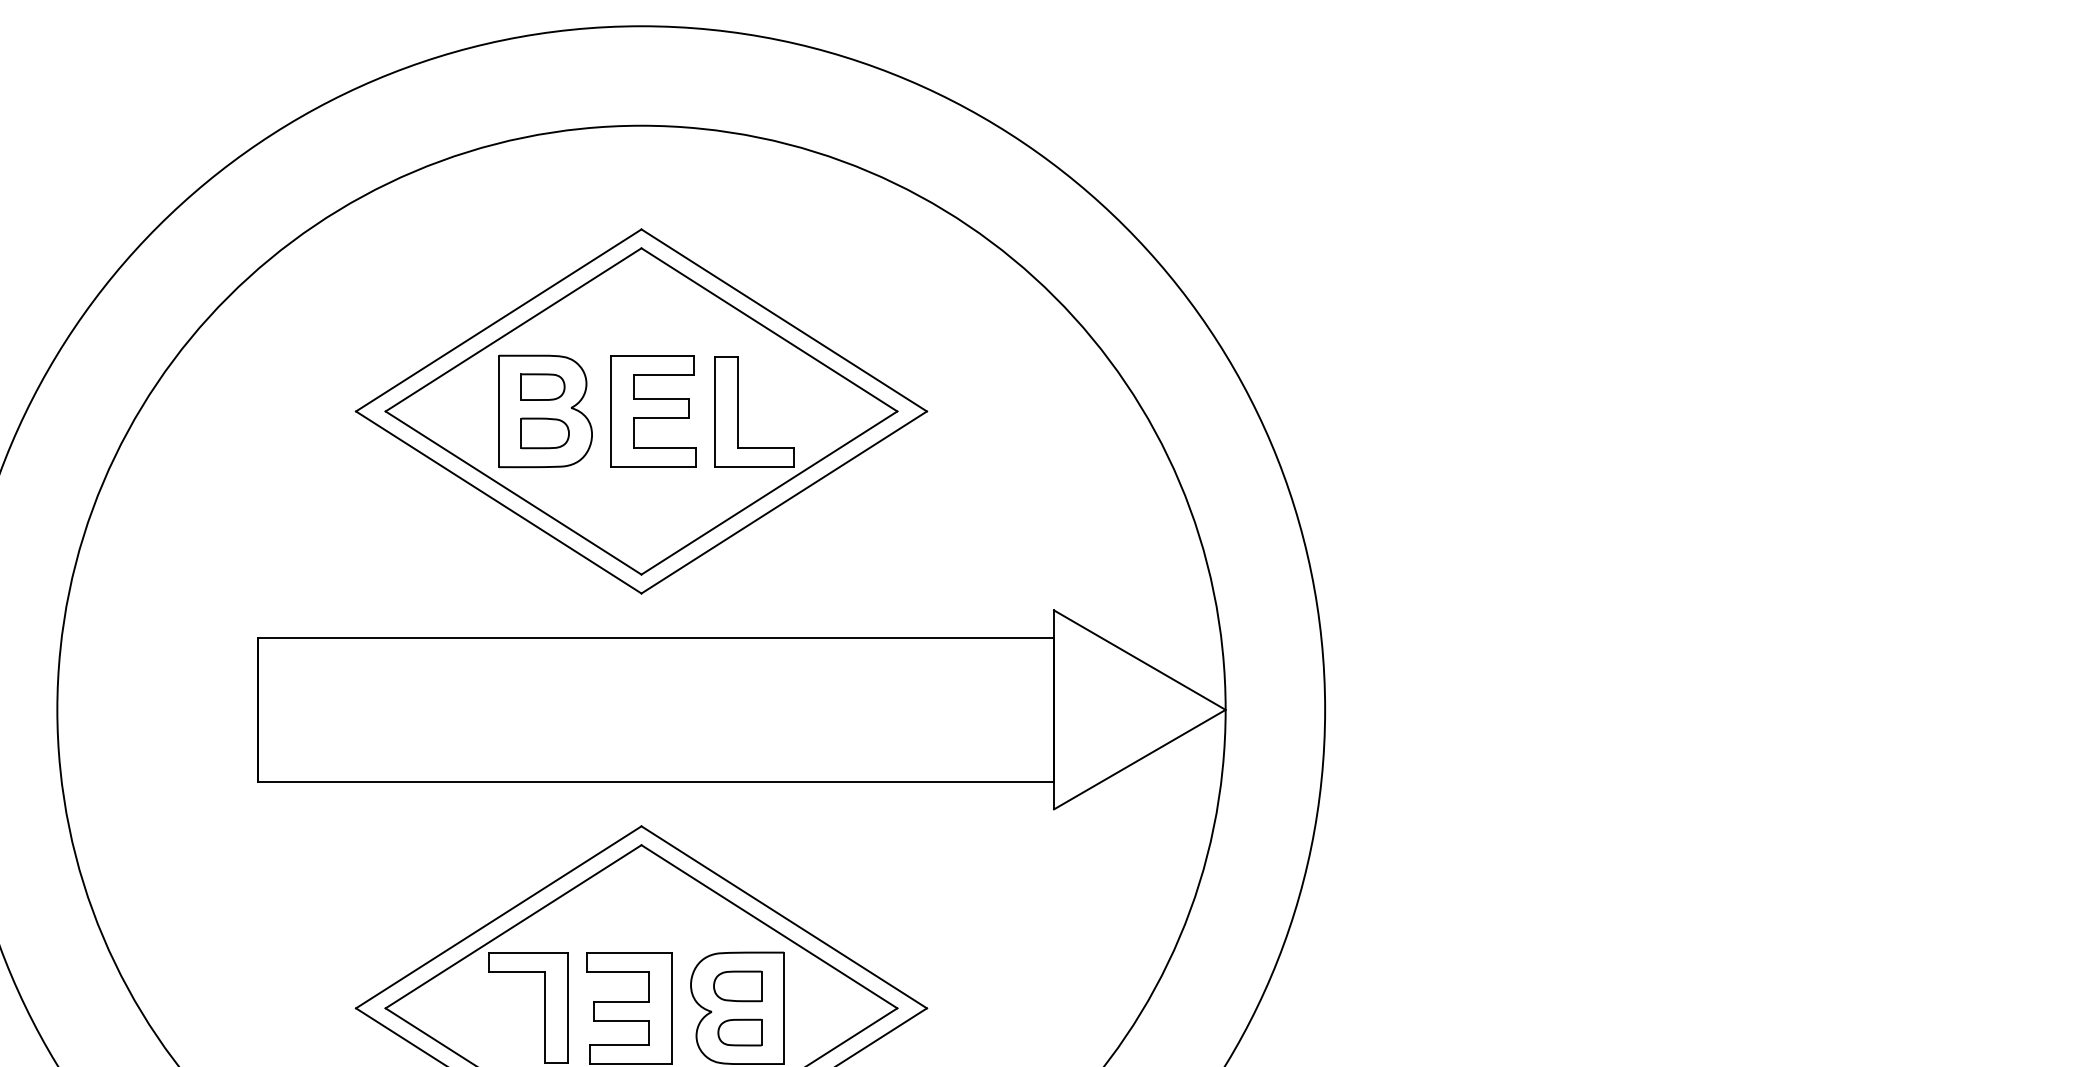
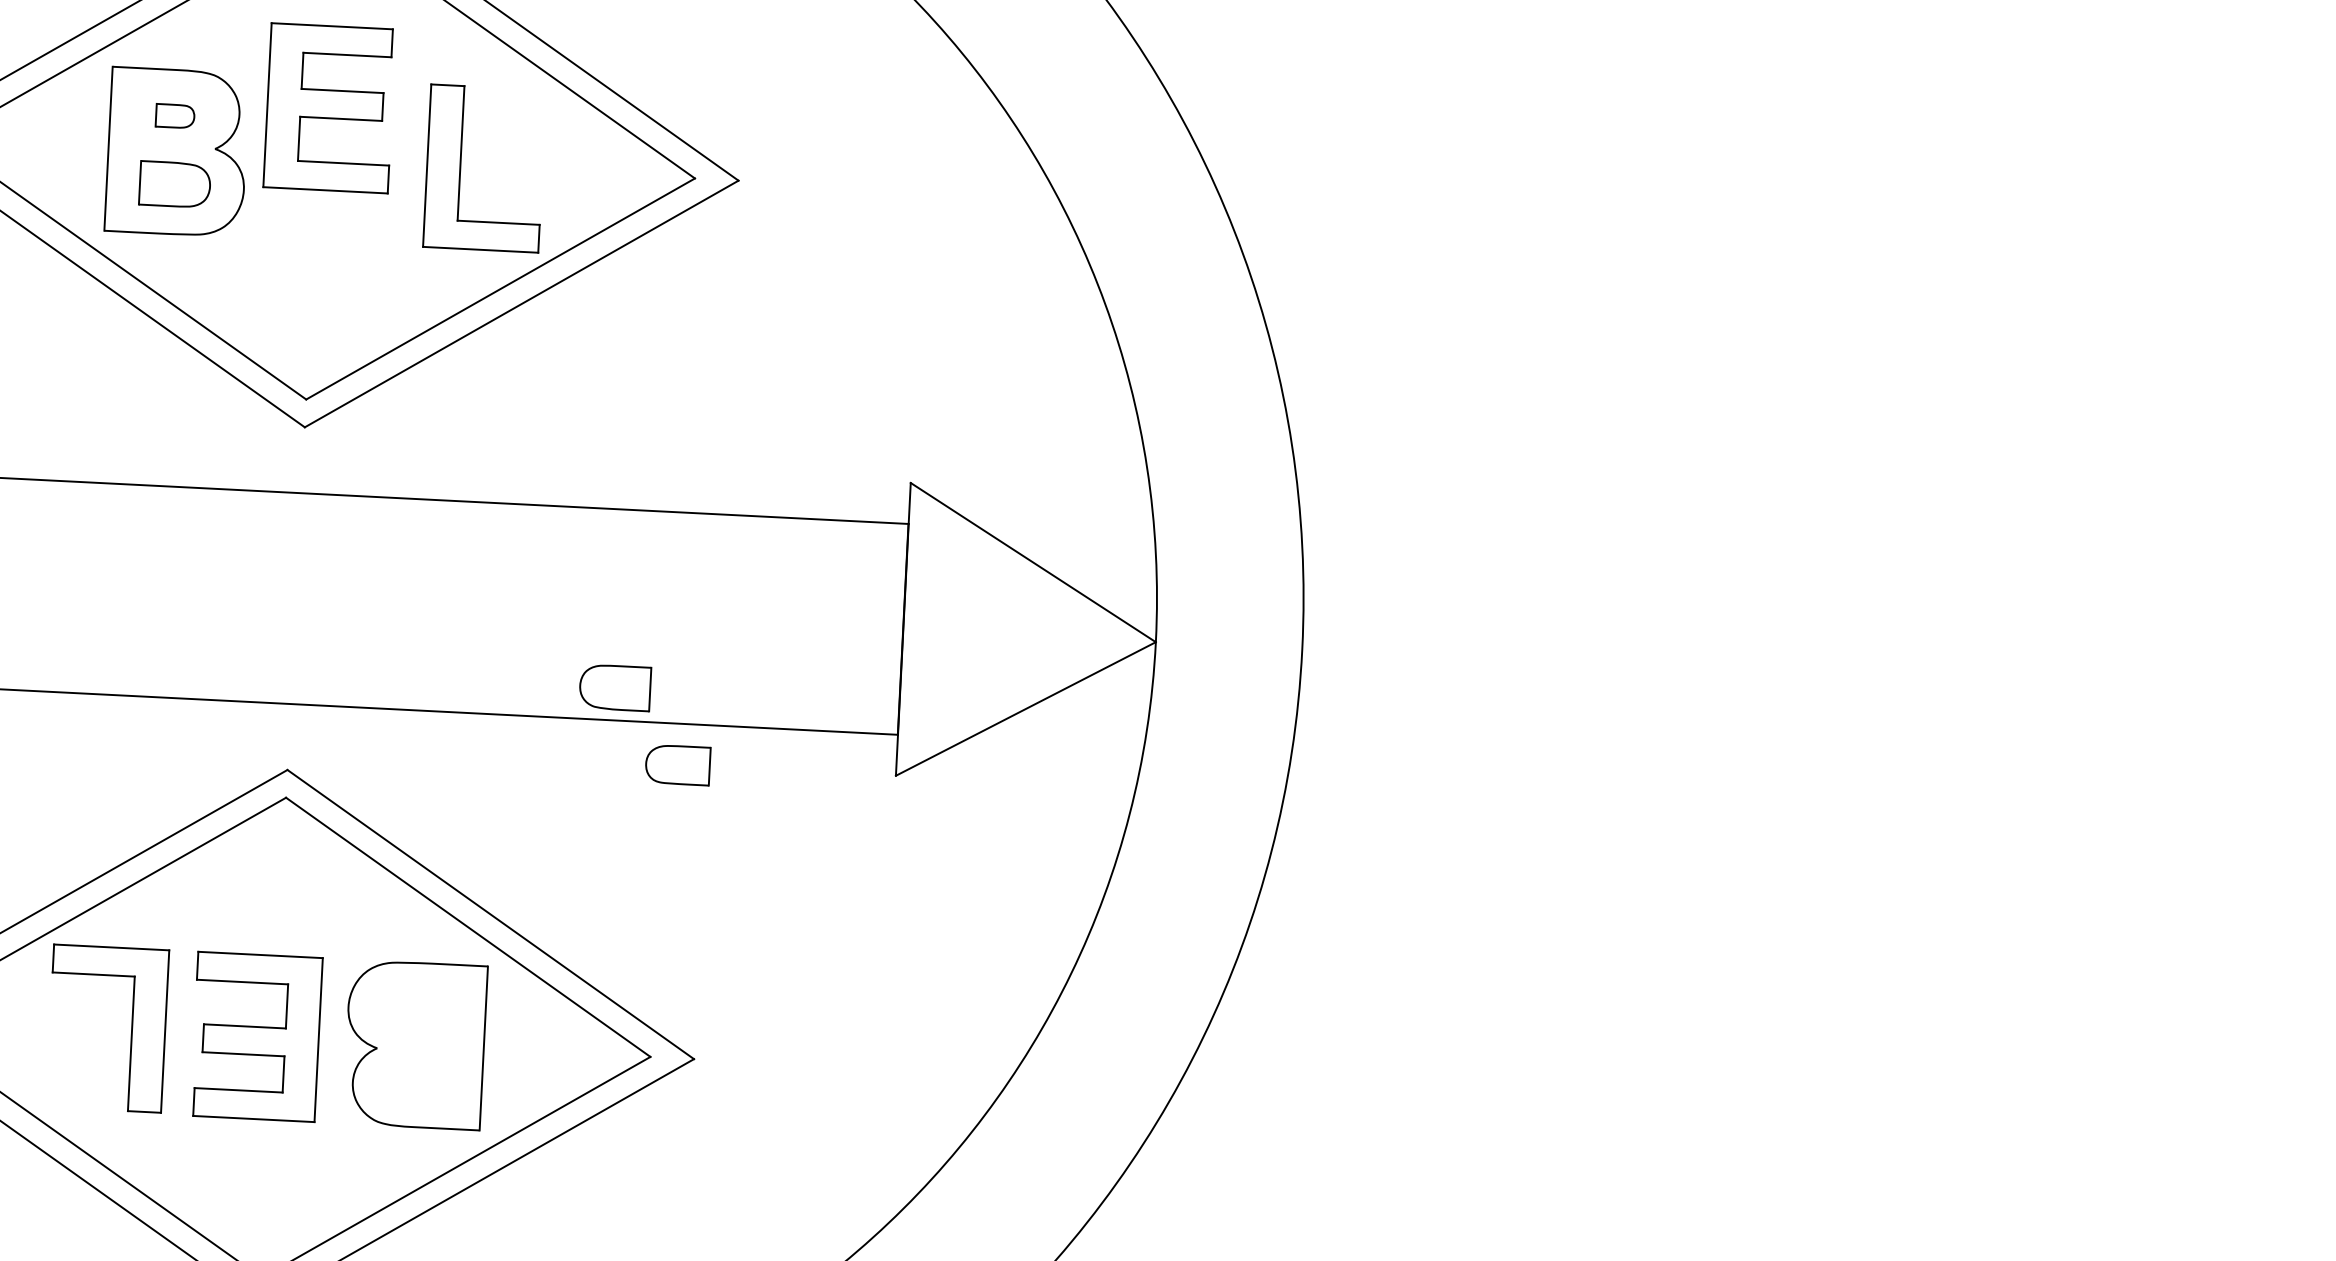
part: (542, 386) -> (174, 115), size x0.6
part: (653, 411) -> (329, 108), moved
part: (737, 986) -> (614, 687), moved
part: (739, 1032) -> (677, 764), moved

